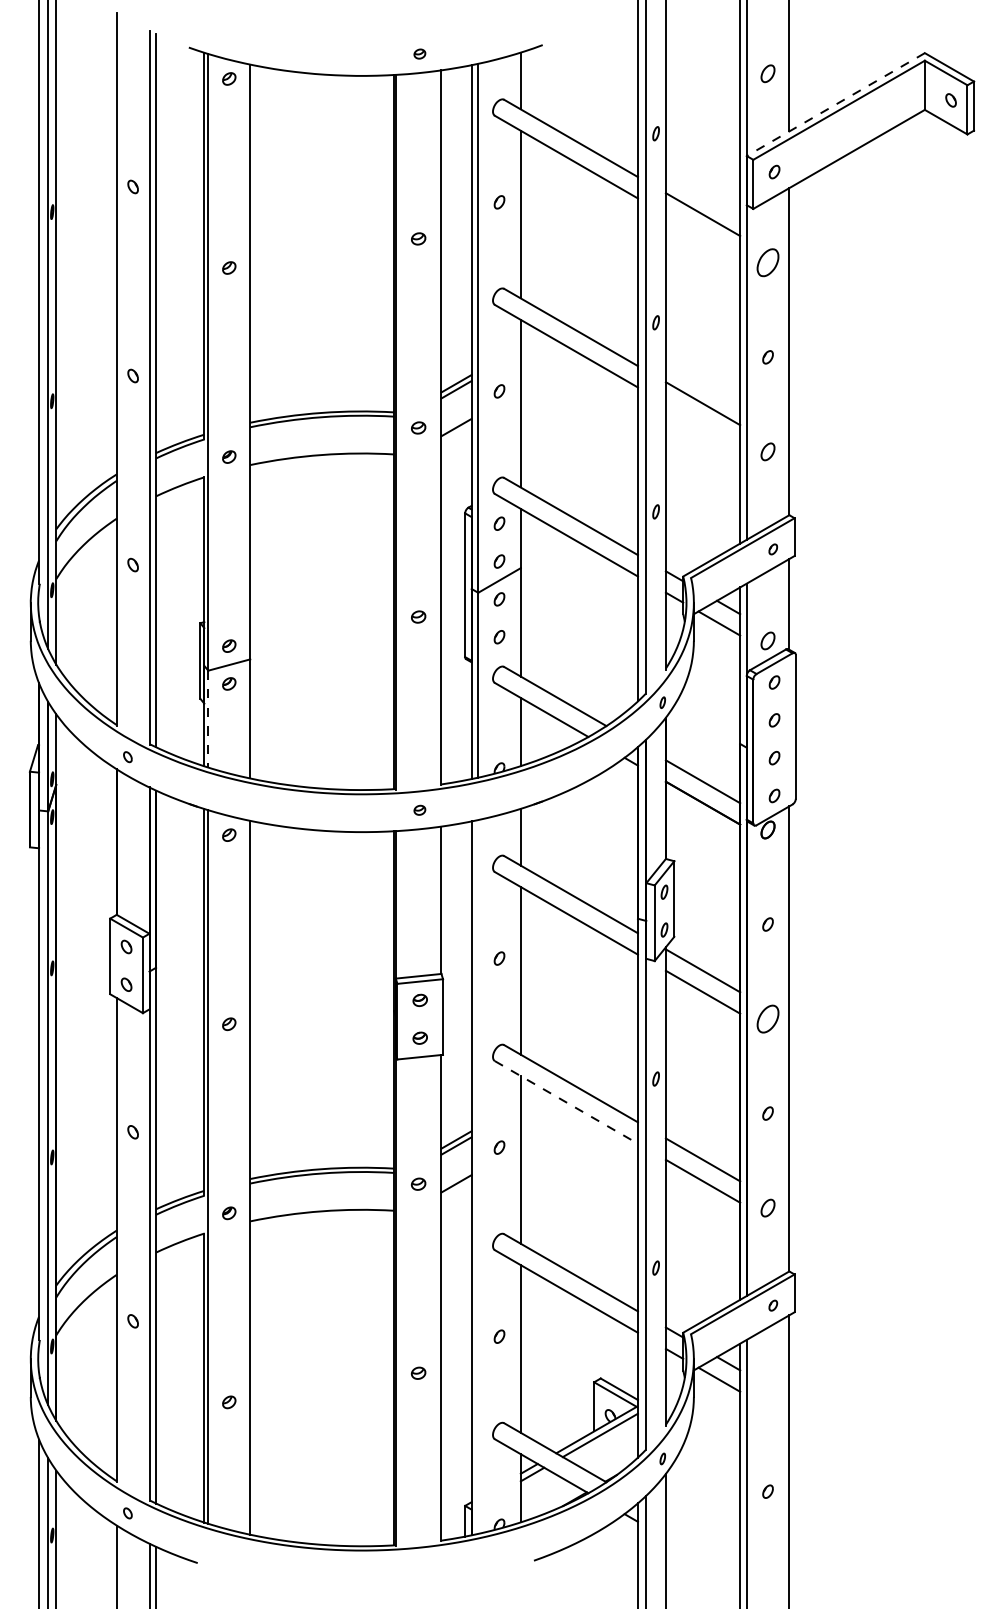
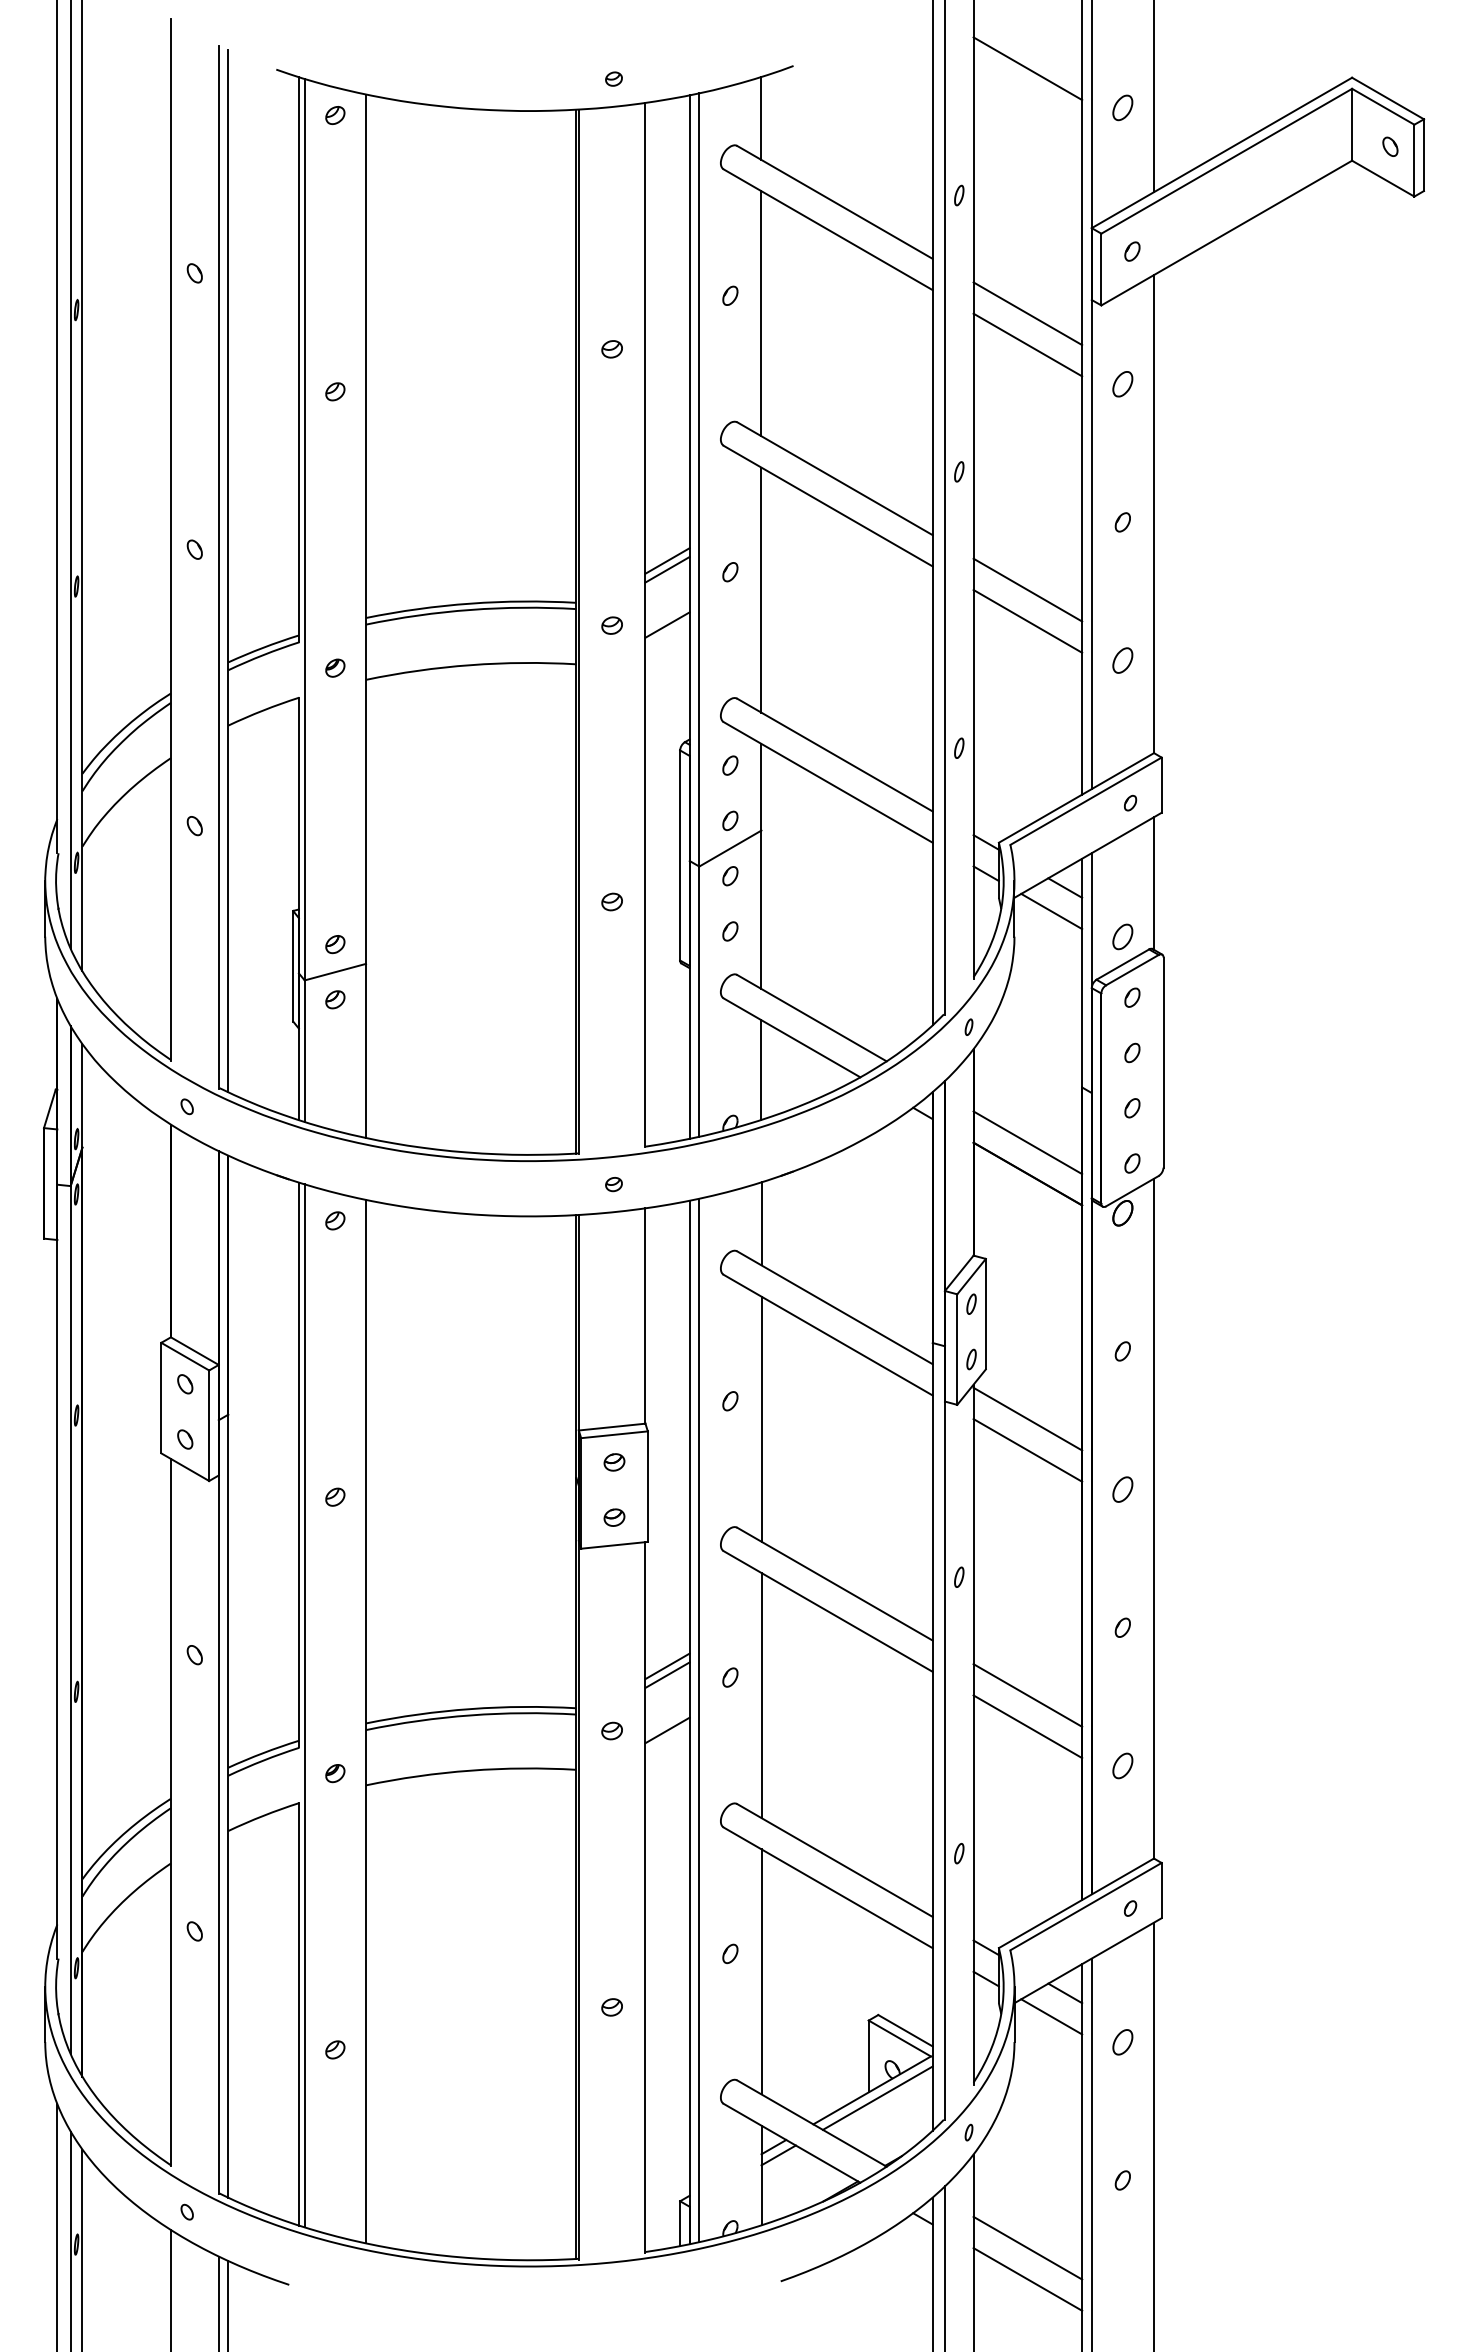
line: (702, 46) -> (1027, 68), added
line: (835, 104) -> (1221, 152), dashed -> solid
line: (702, 235) -> (1027, 344), added
part: (767, 262) -> (1122, 383), size x0.62
line: (702, 424) -> (1027, 620), added
line: (208, 719) -> (304, 1051), dashed -> solid
part: (767, 1018) -> (1122, 1488), size x0.62
line: (566, 1102) -> (828, 1611), dashed -> solid
line: (478, 1176) -> (699, 1719), added
part: (767, 1396) -> (1122, 2041), added
line: (702, 1537) -> (1027, 2247), added
line: (702, 1558) -> (1027, 2278), added

